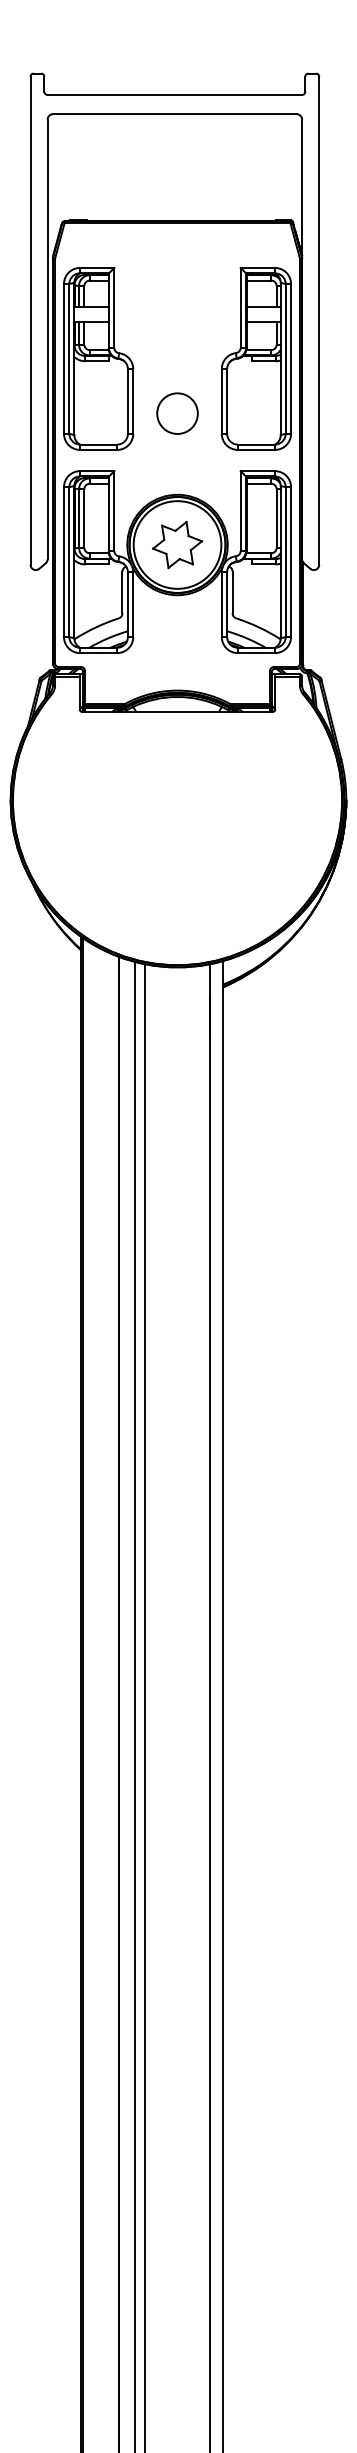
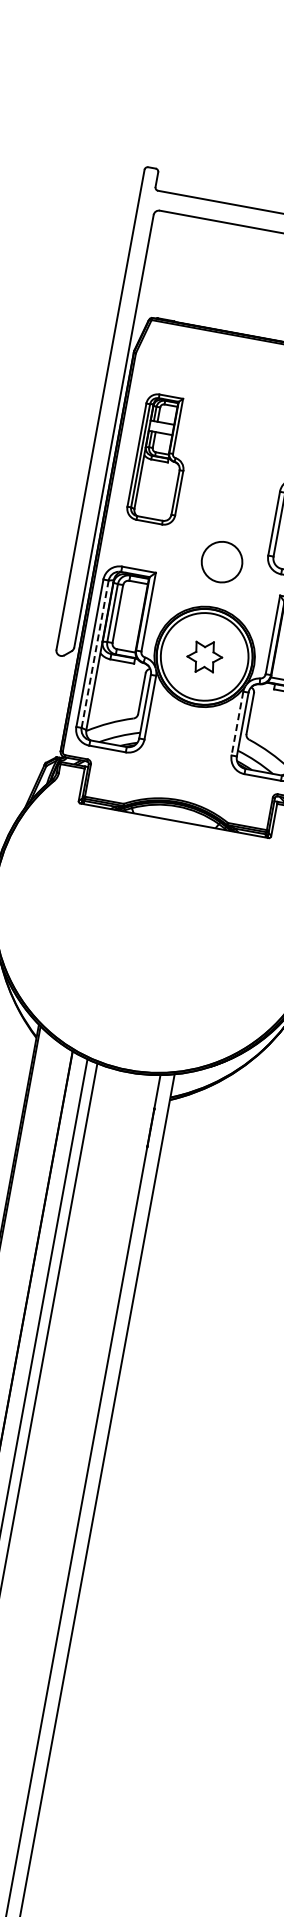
part: (98, 358) -> (160, 459), size x0.7
circle: (177, 413) -> (222, 561), moved
part: (177, 545) -> (204, 657), size x0.7
line: (69, 562) -> (95, 654), solid -> dashed
line: (221, 605) -> (236, 724), solid -> dashed

